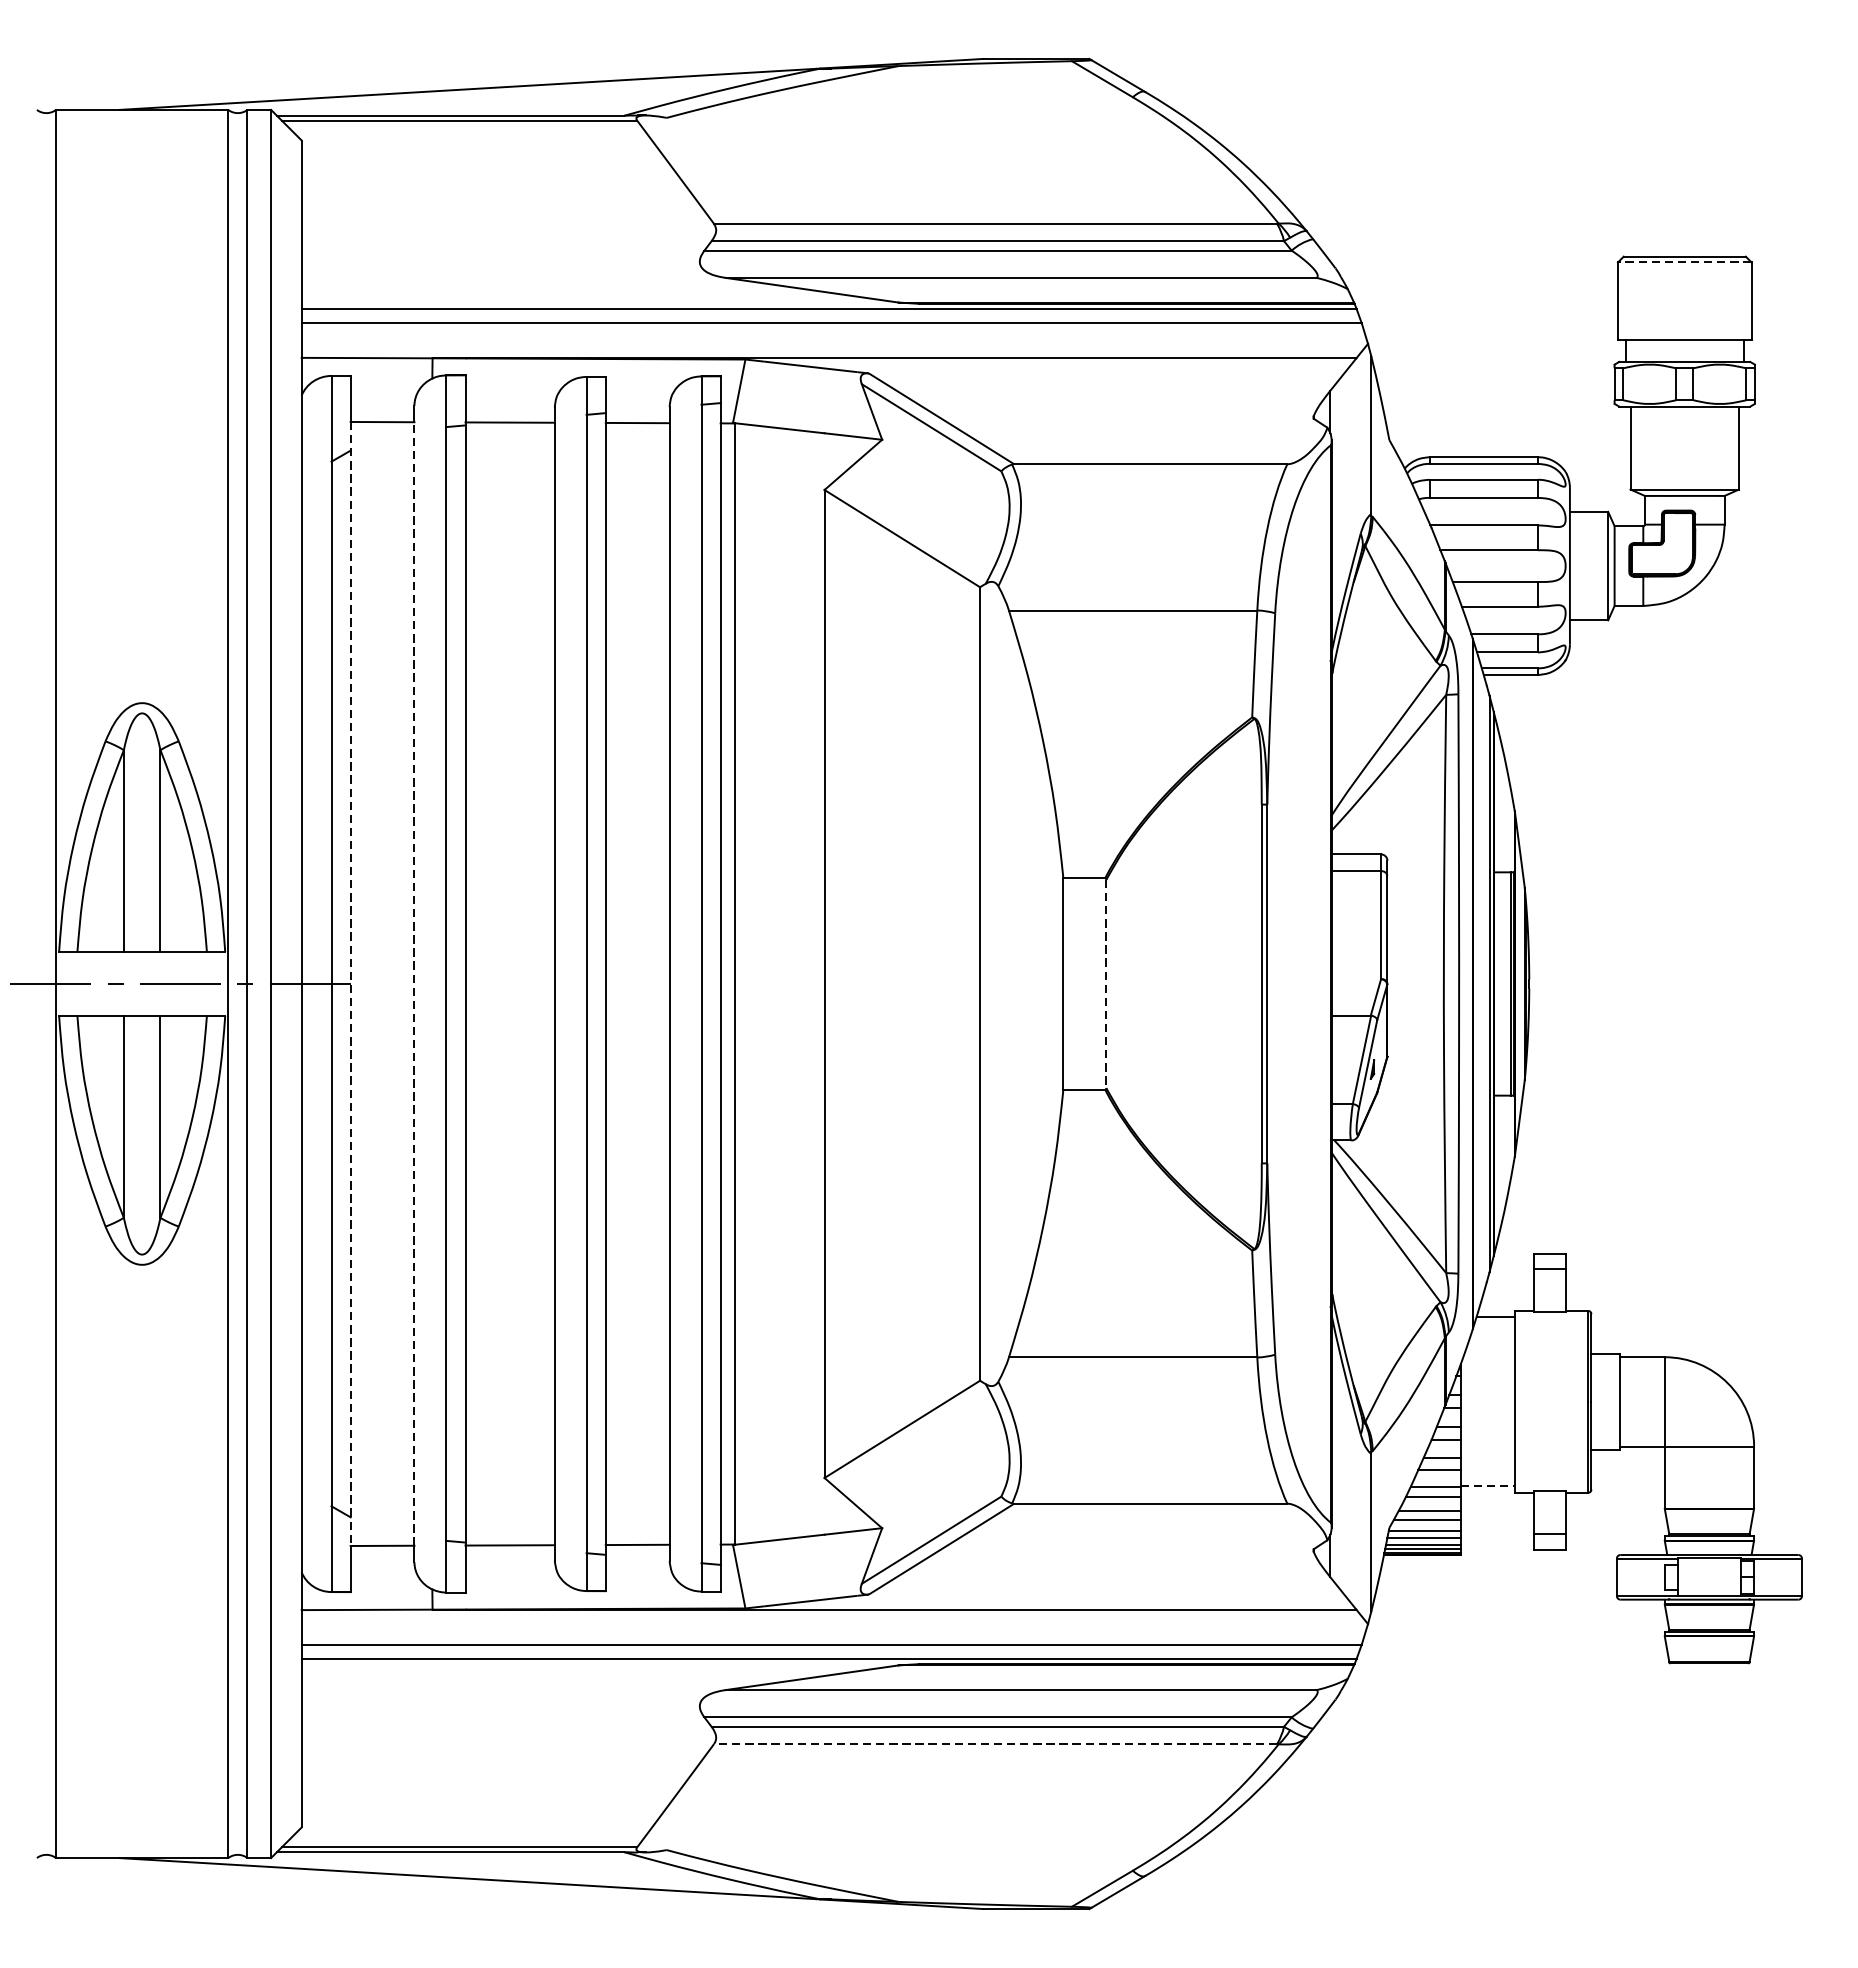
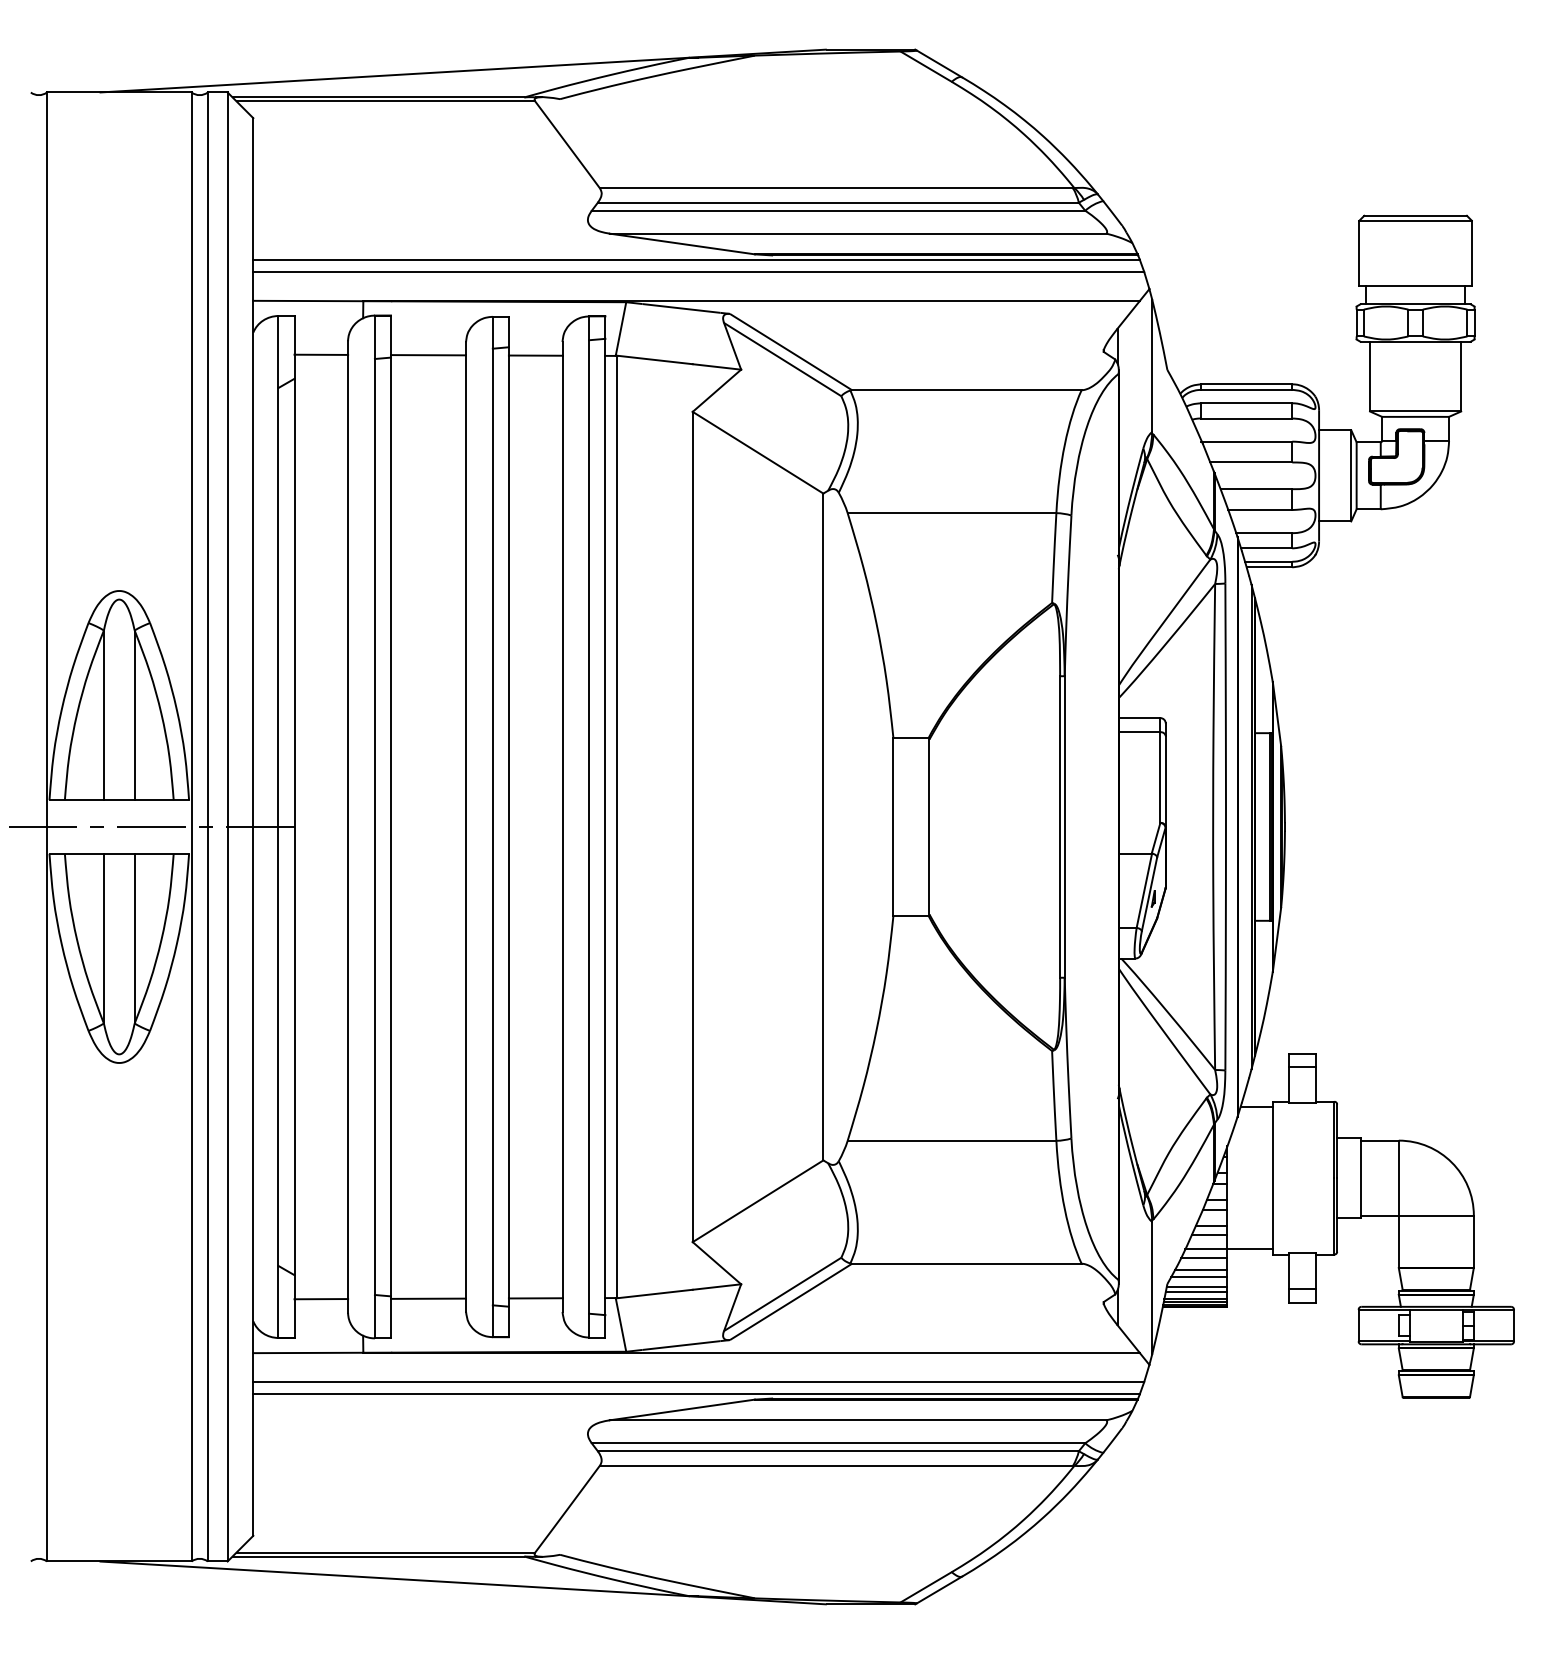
line: (1684, 262) -> (1415, 220), dashed -> solid
line: (414, 983) -> (348, 826), dashed -> solid
line: (350, 984) -> (294, 827), dashed -> solid
line: (1106, 984) -> (929, 827), dashed -> solid
line: (1488, 1486) -> (1250, 1249), dashed -> solid
line: (995, 1743) -> (836, 1465), dashed -> solid

